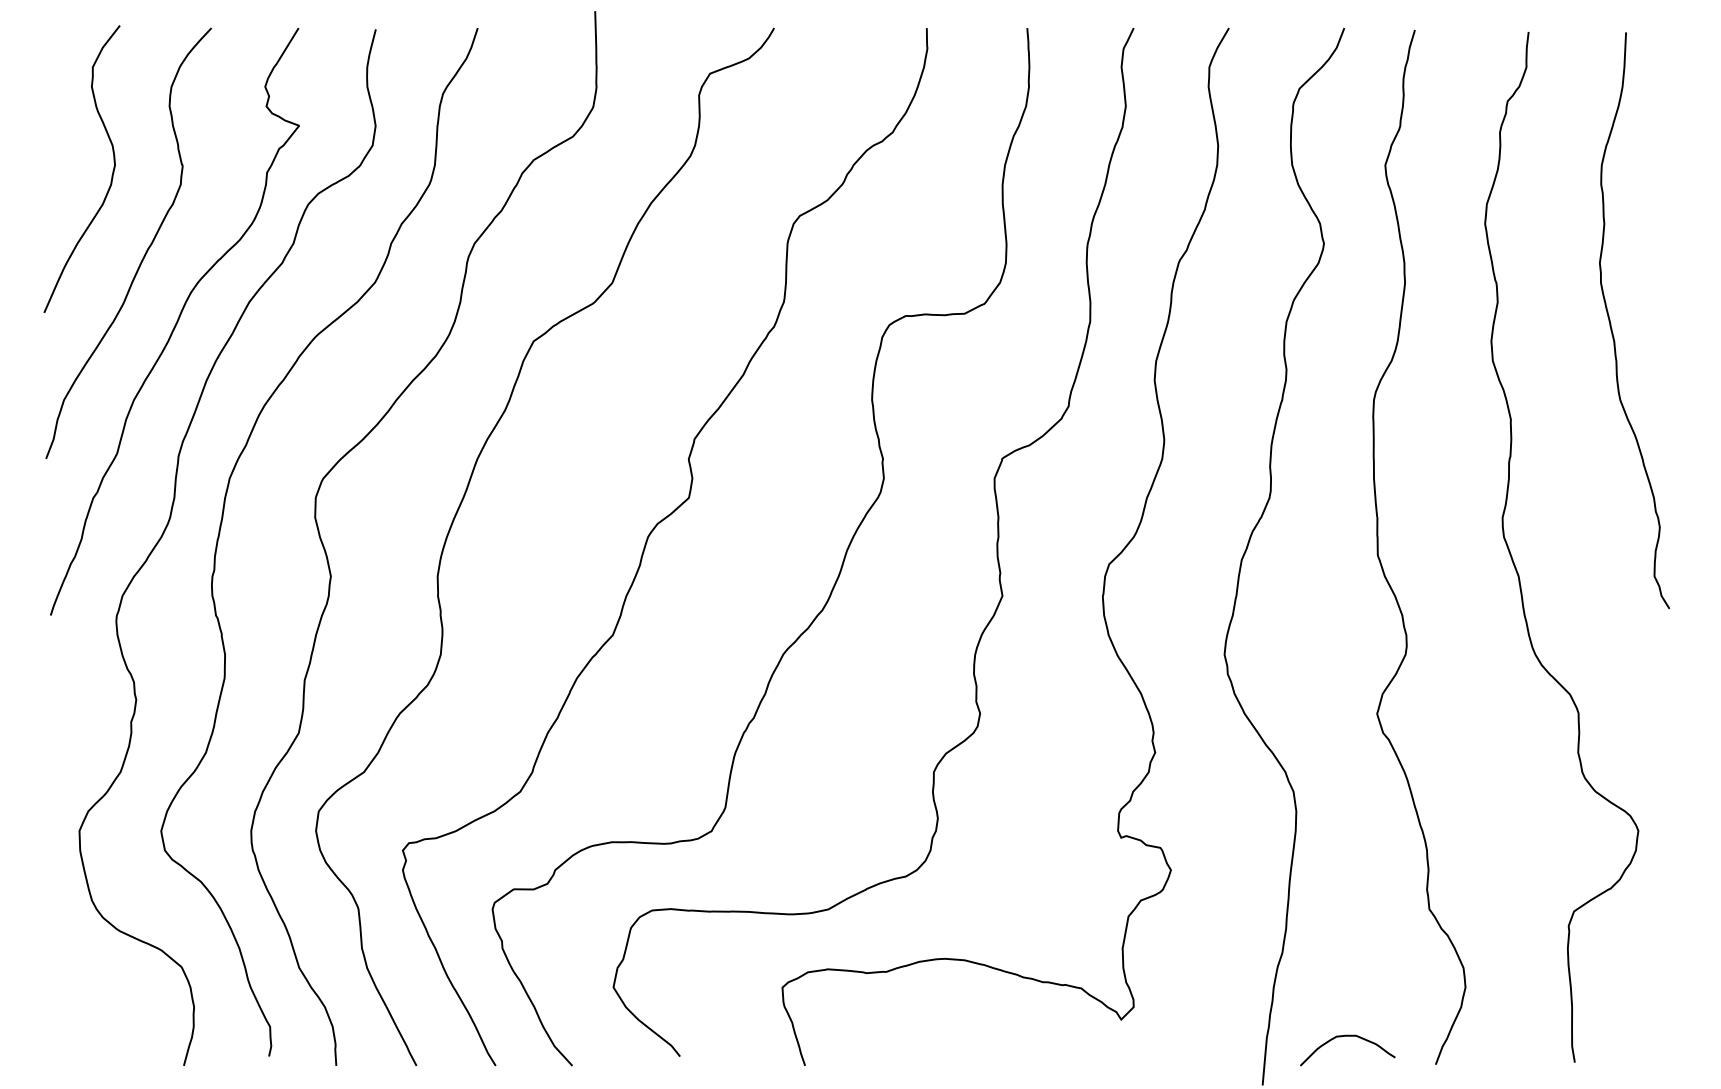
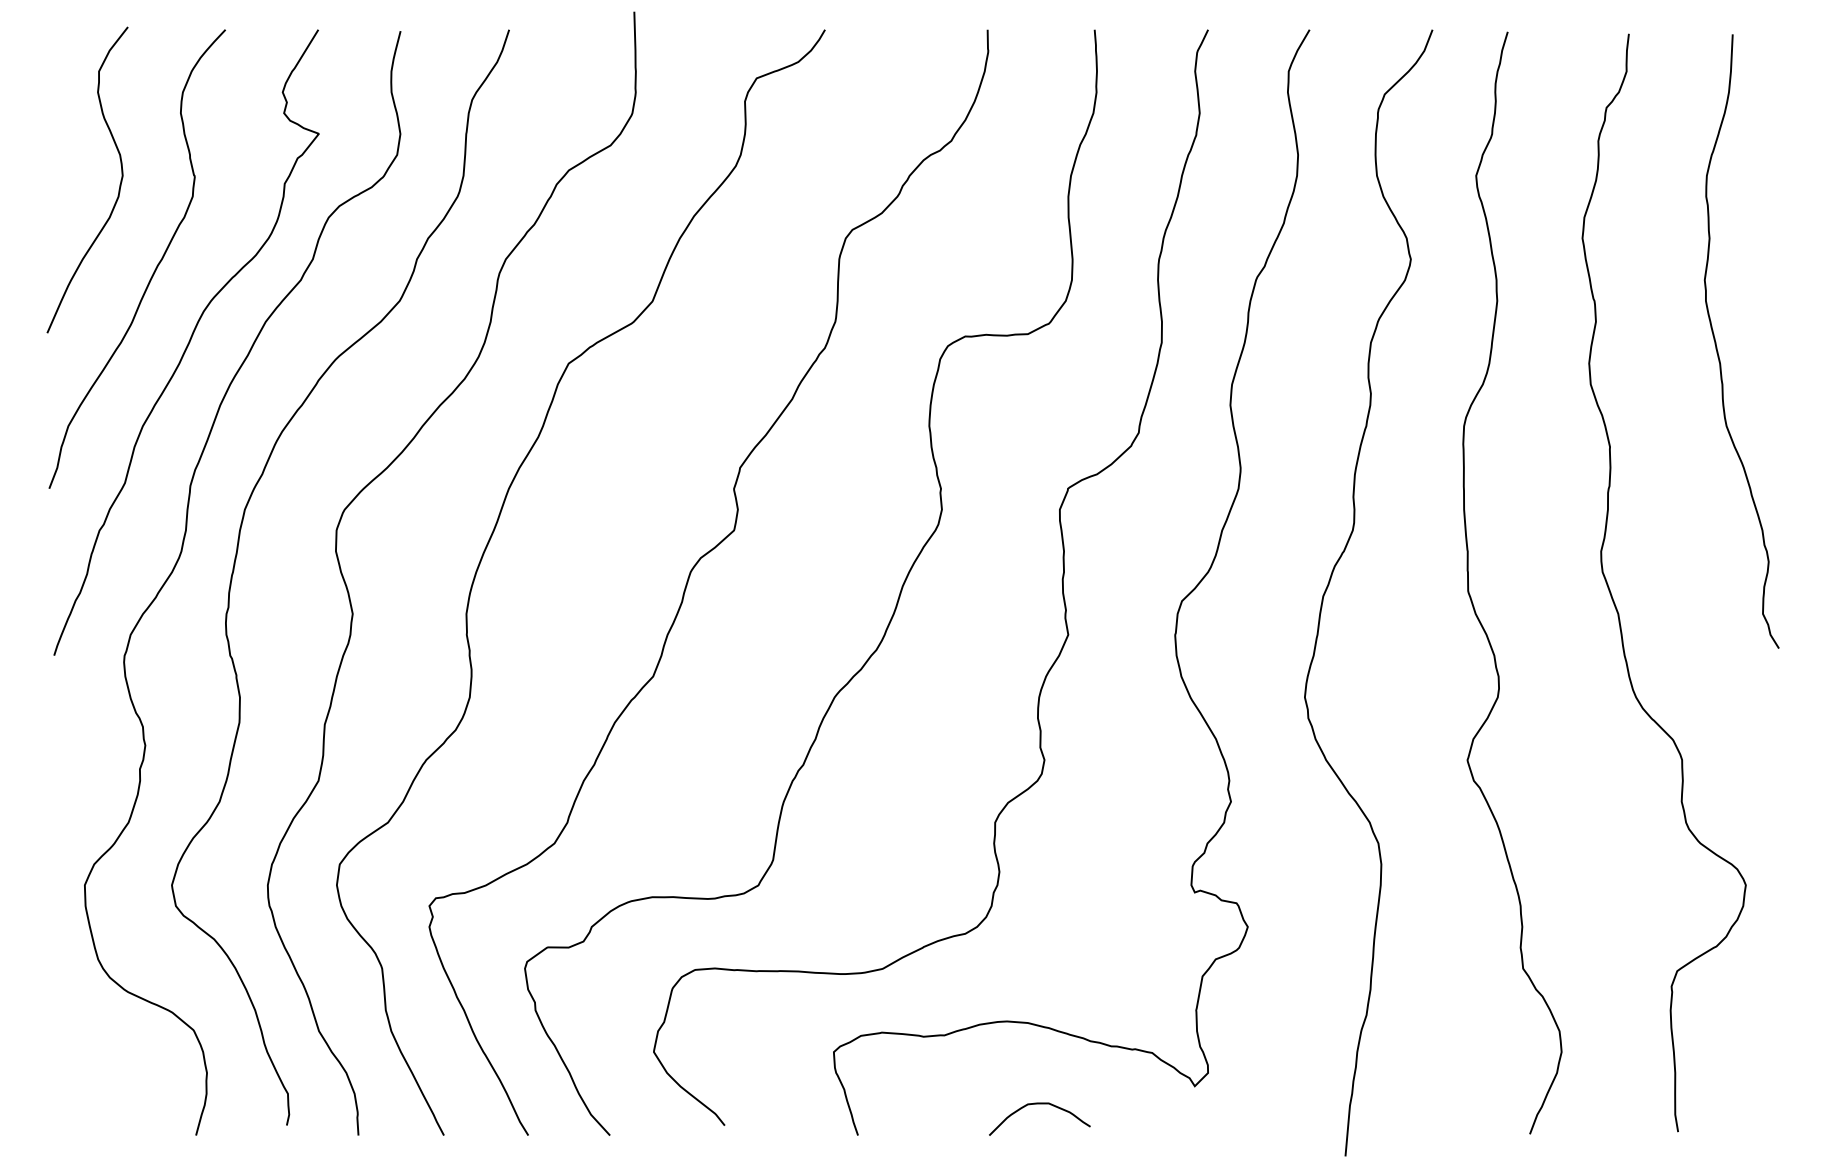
curve: (1347, 1036) -> (1039, 1104), moved

